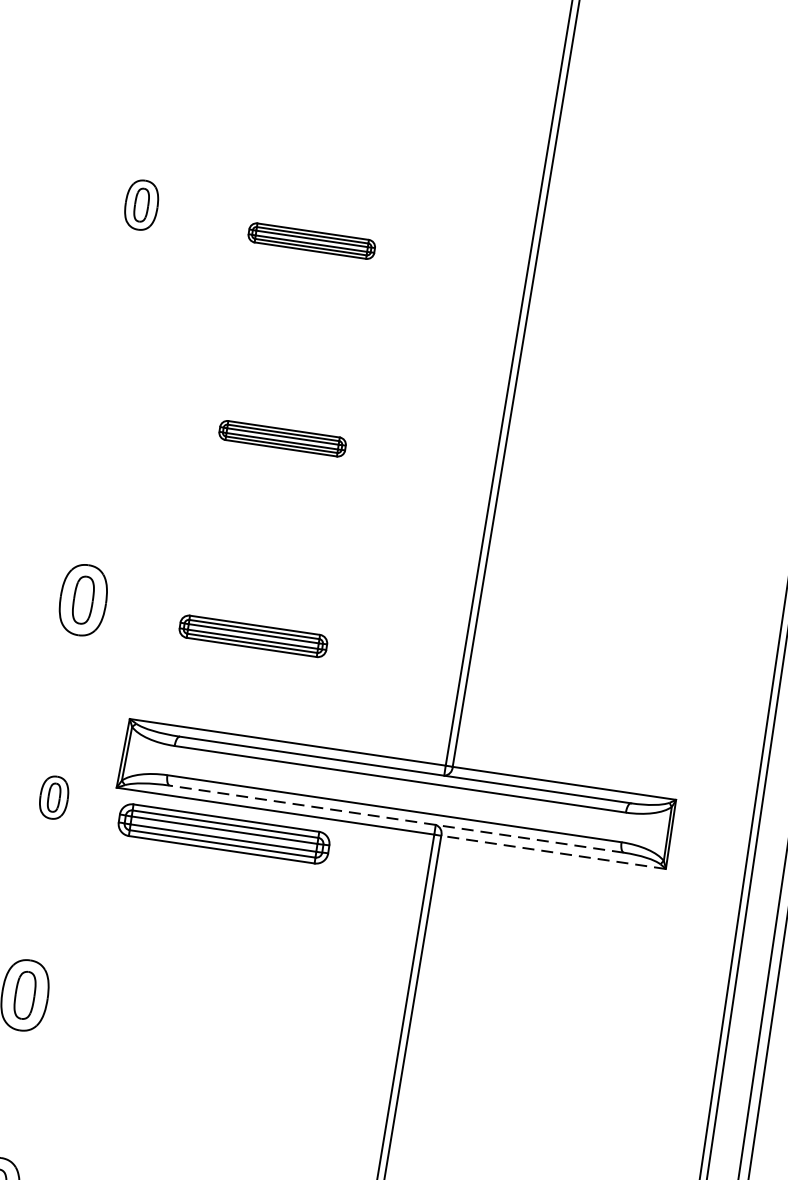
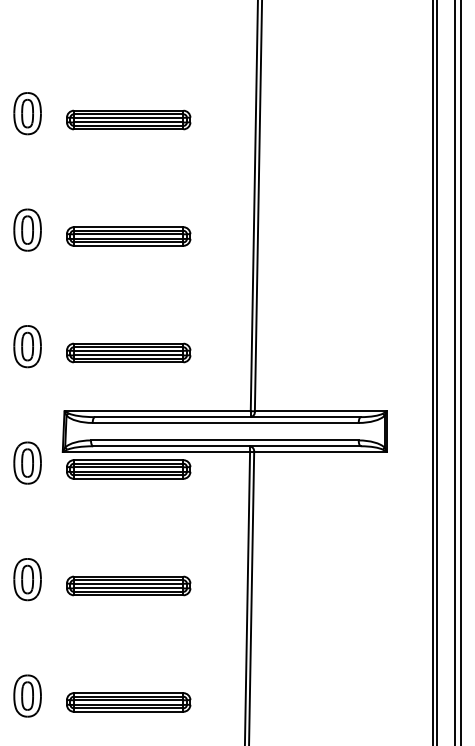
part: (141, 204) -> (27, 113), size x1.43
part: (311, 240) -> (128, 119), size x1.67
part: (112, 401) -> (27, 229), added
part: (282, 438) -> (128, 236), size x1.67
part: (253, 635) -> (128, 352), size x1.43
part: (54, 796) -> (27, 462), size x1.67
line: (397, 819) -> (227, 446), dashed -> solid
line: (551, 852) -> (319, 452), dashed -> solid
part: (194, 1030) -> (128, 585), added

